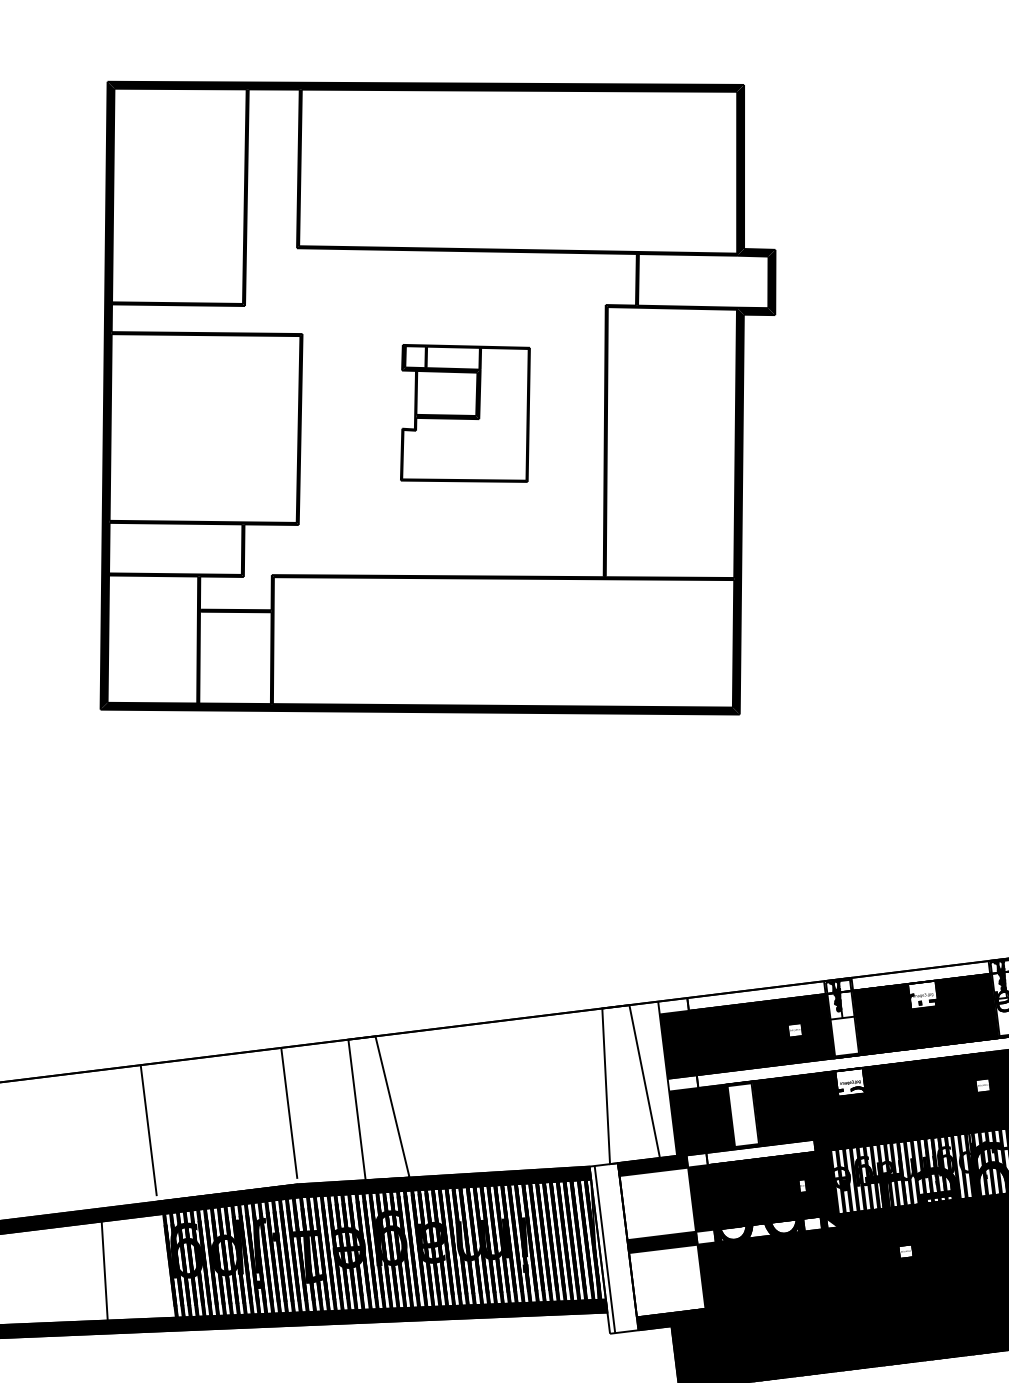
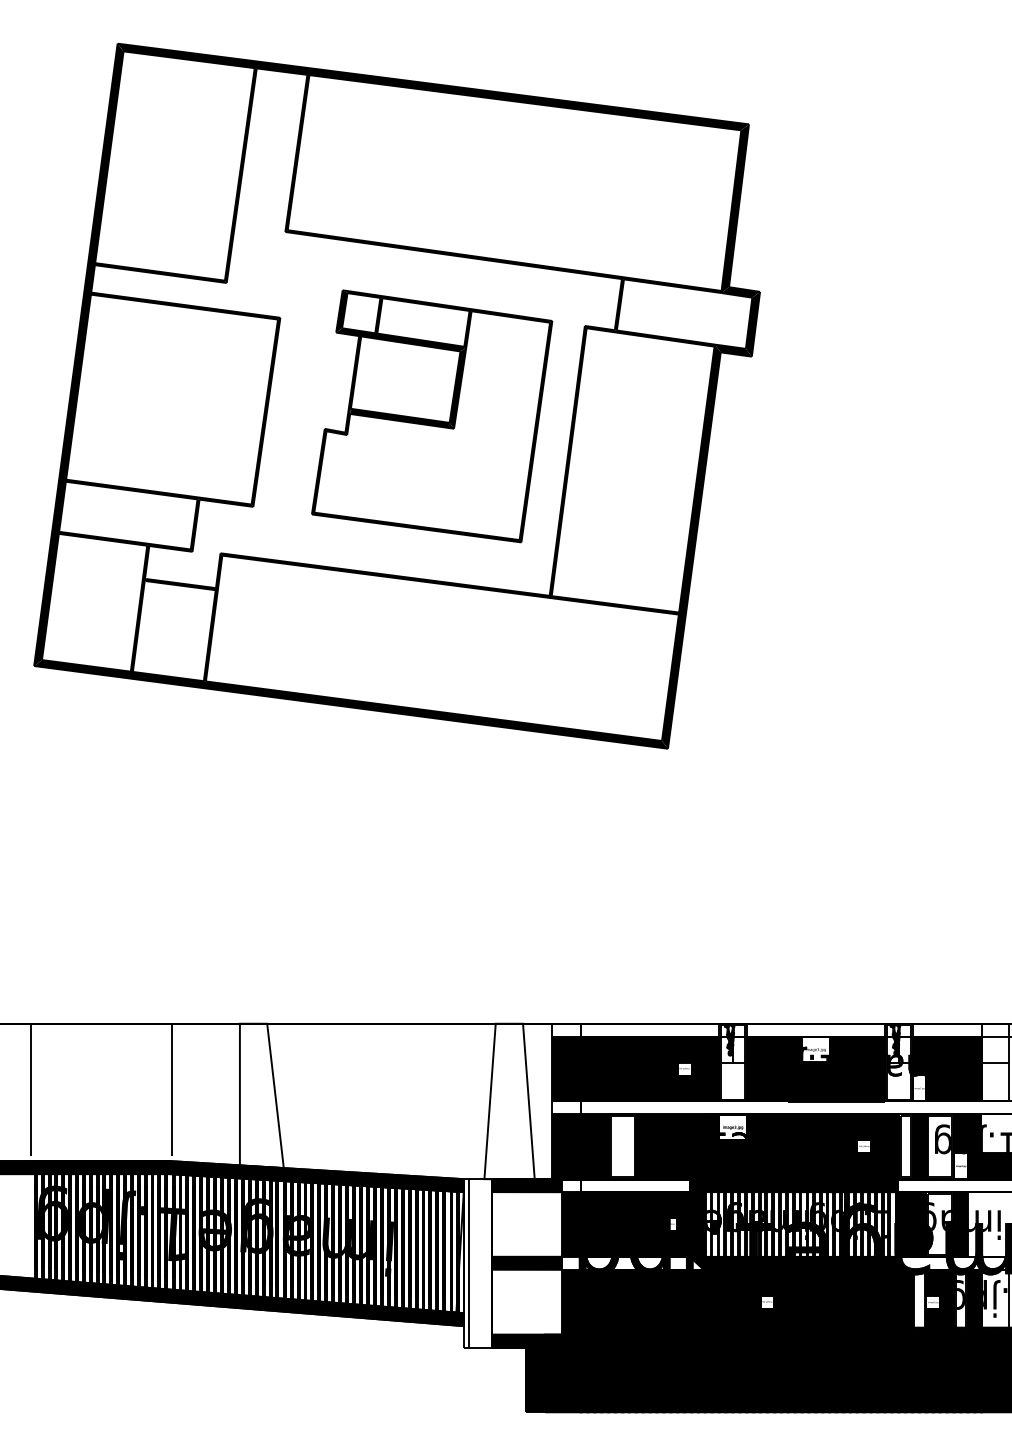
part: (465, 413) -> (432, 416), size x1.67

